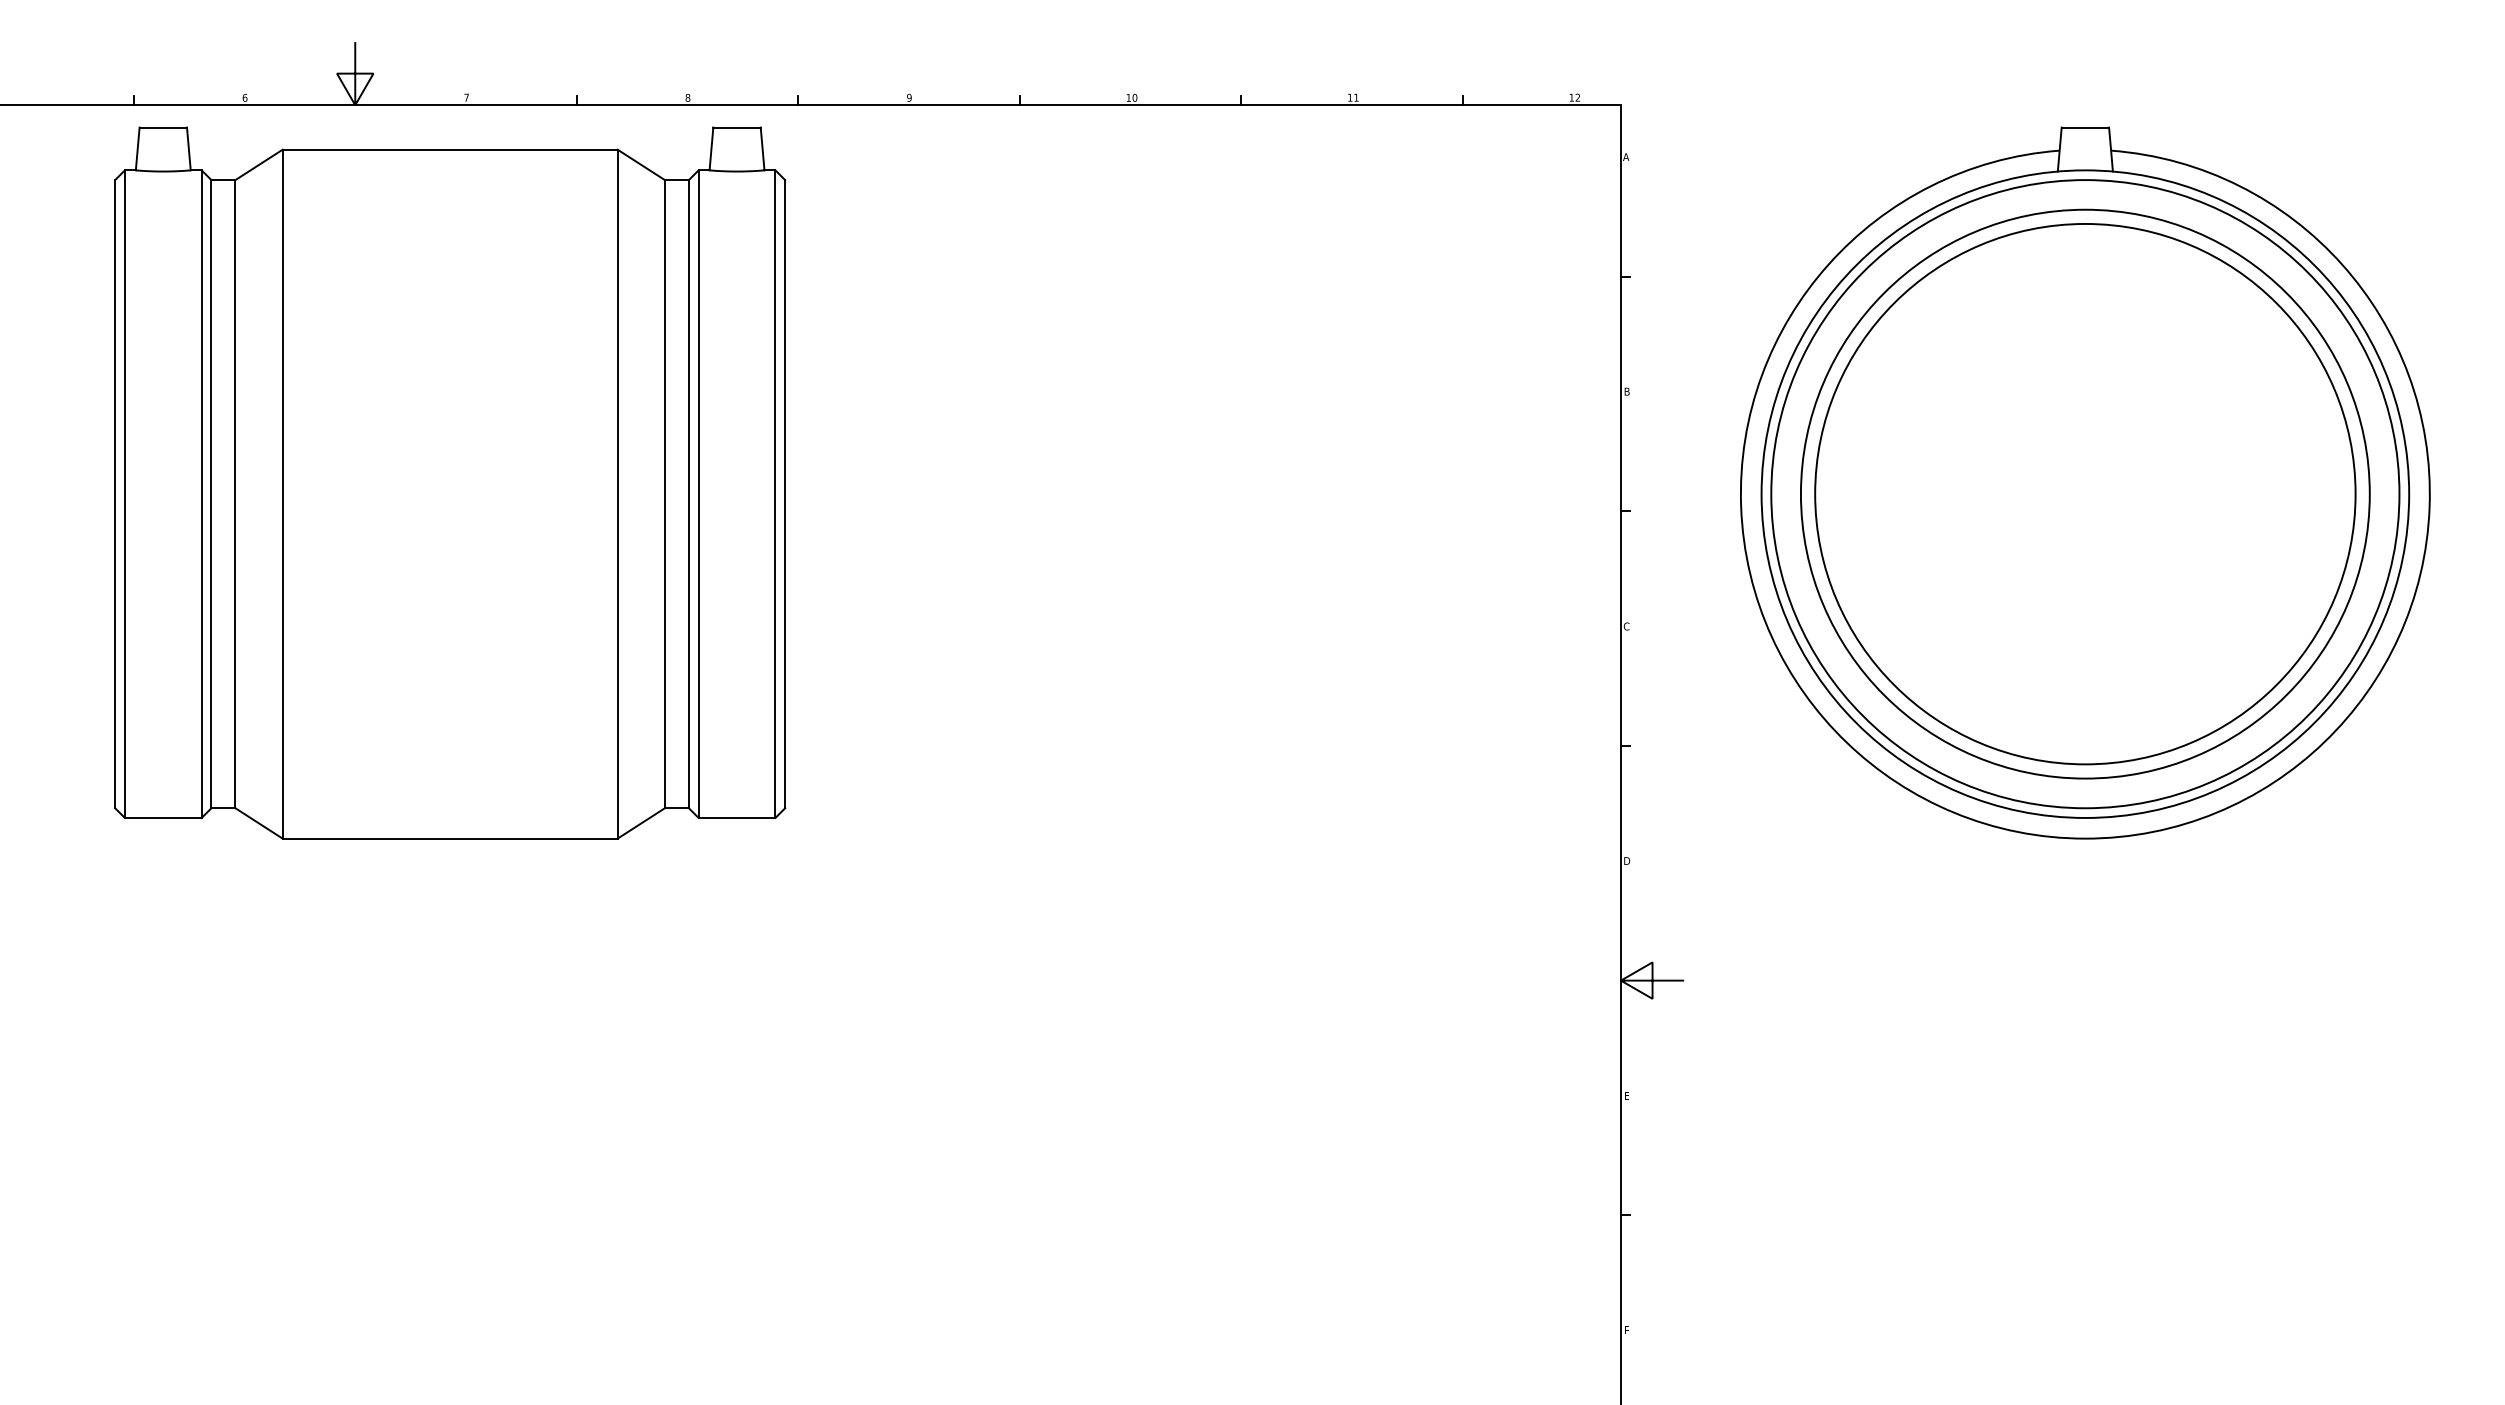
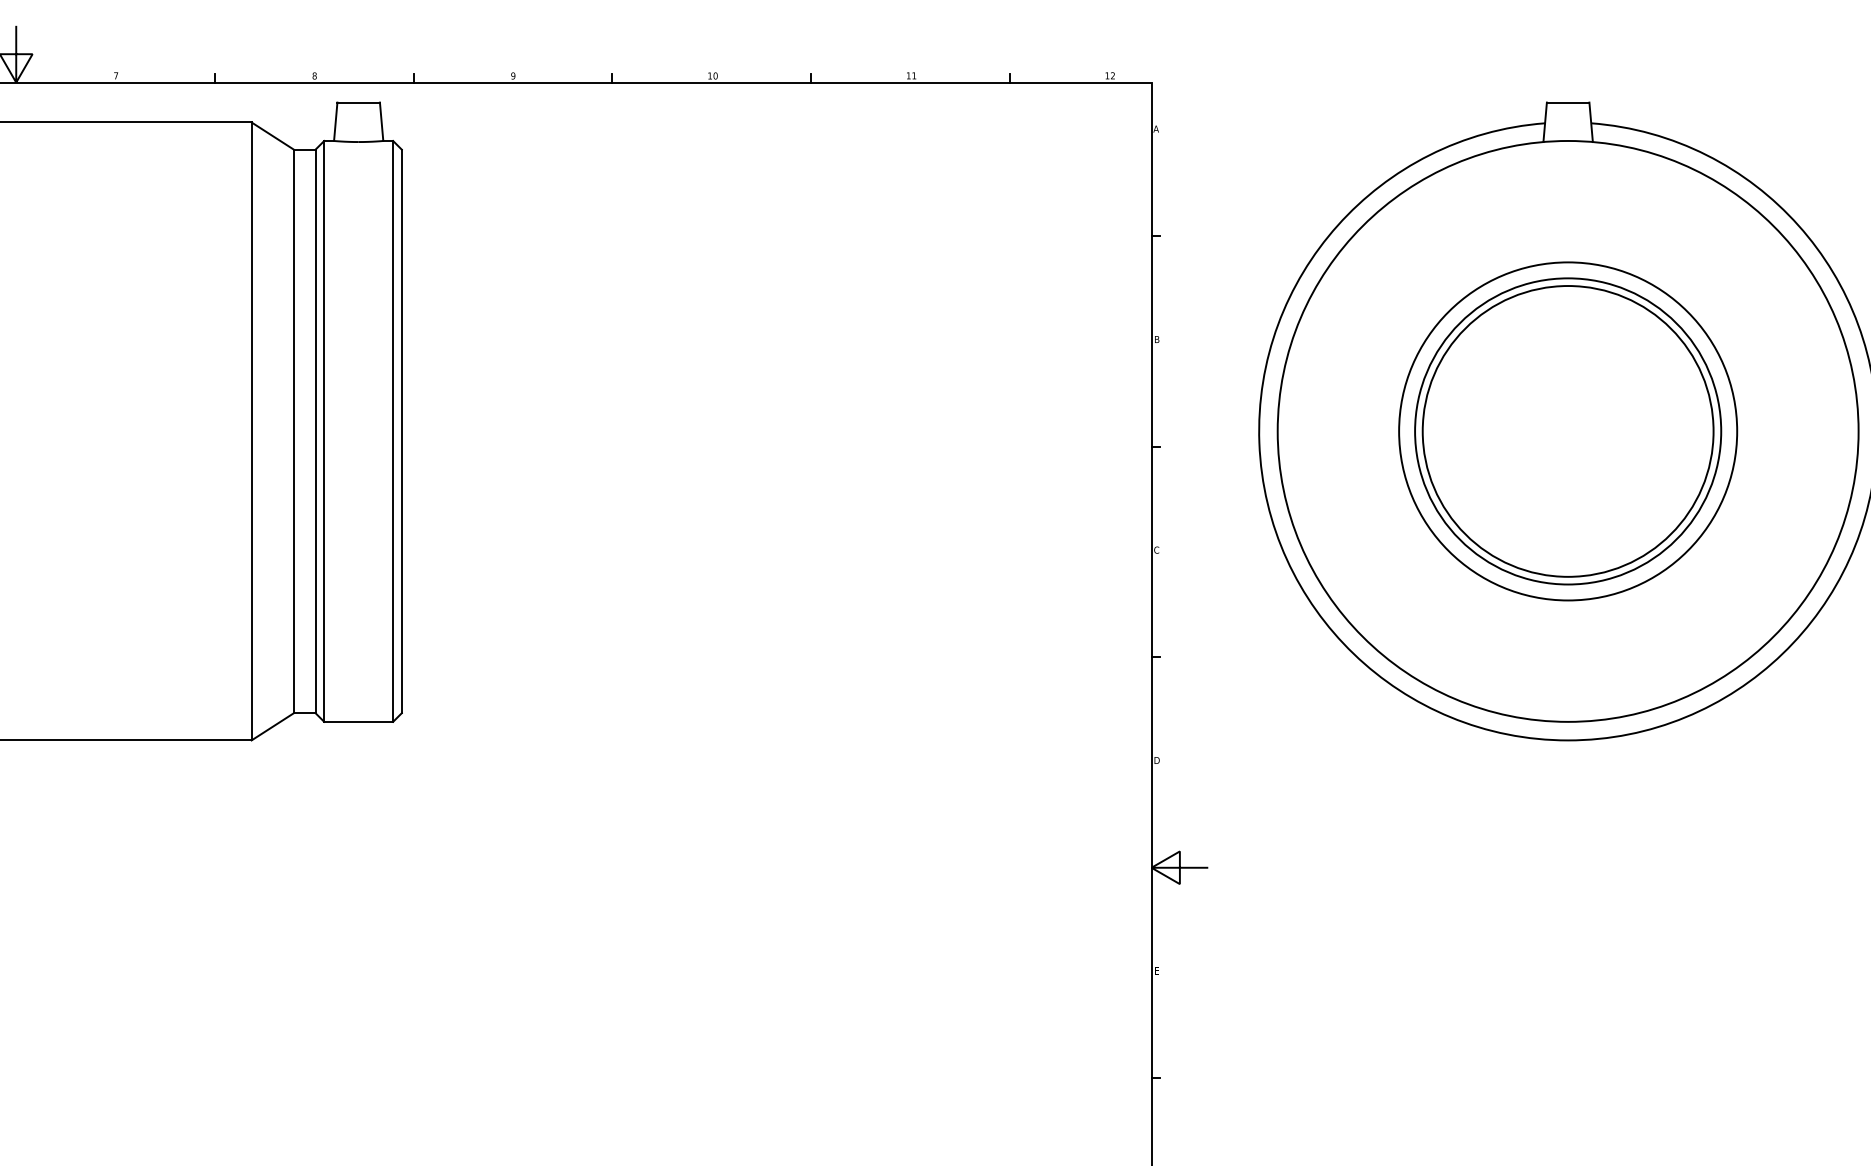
circle: (2084, 493) -> (1567, 430), size x0.6
circle: (2085, 493) -> (1568, 430), size x0.6
circle: (2085, 494) -> (1568, 431), size x0.6

